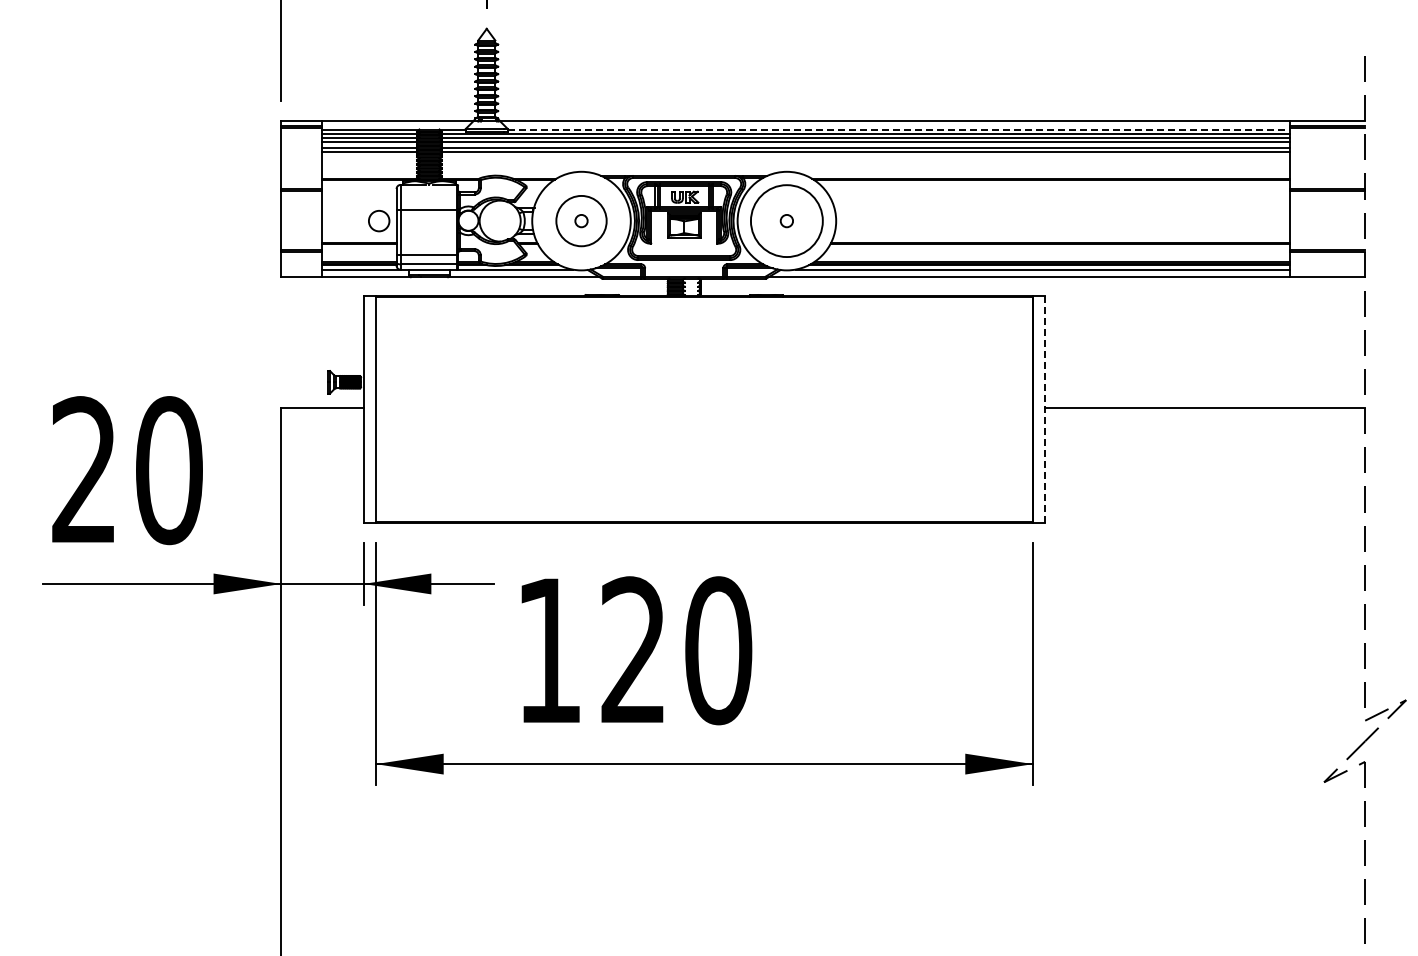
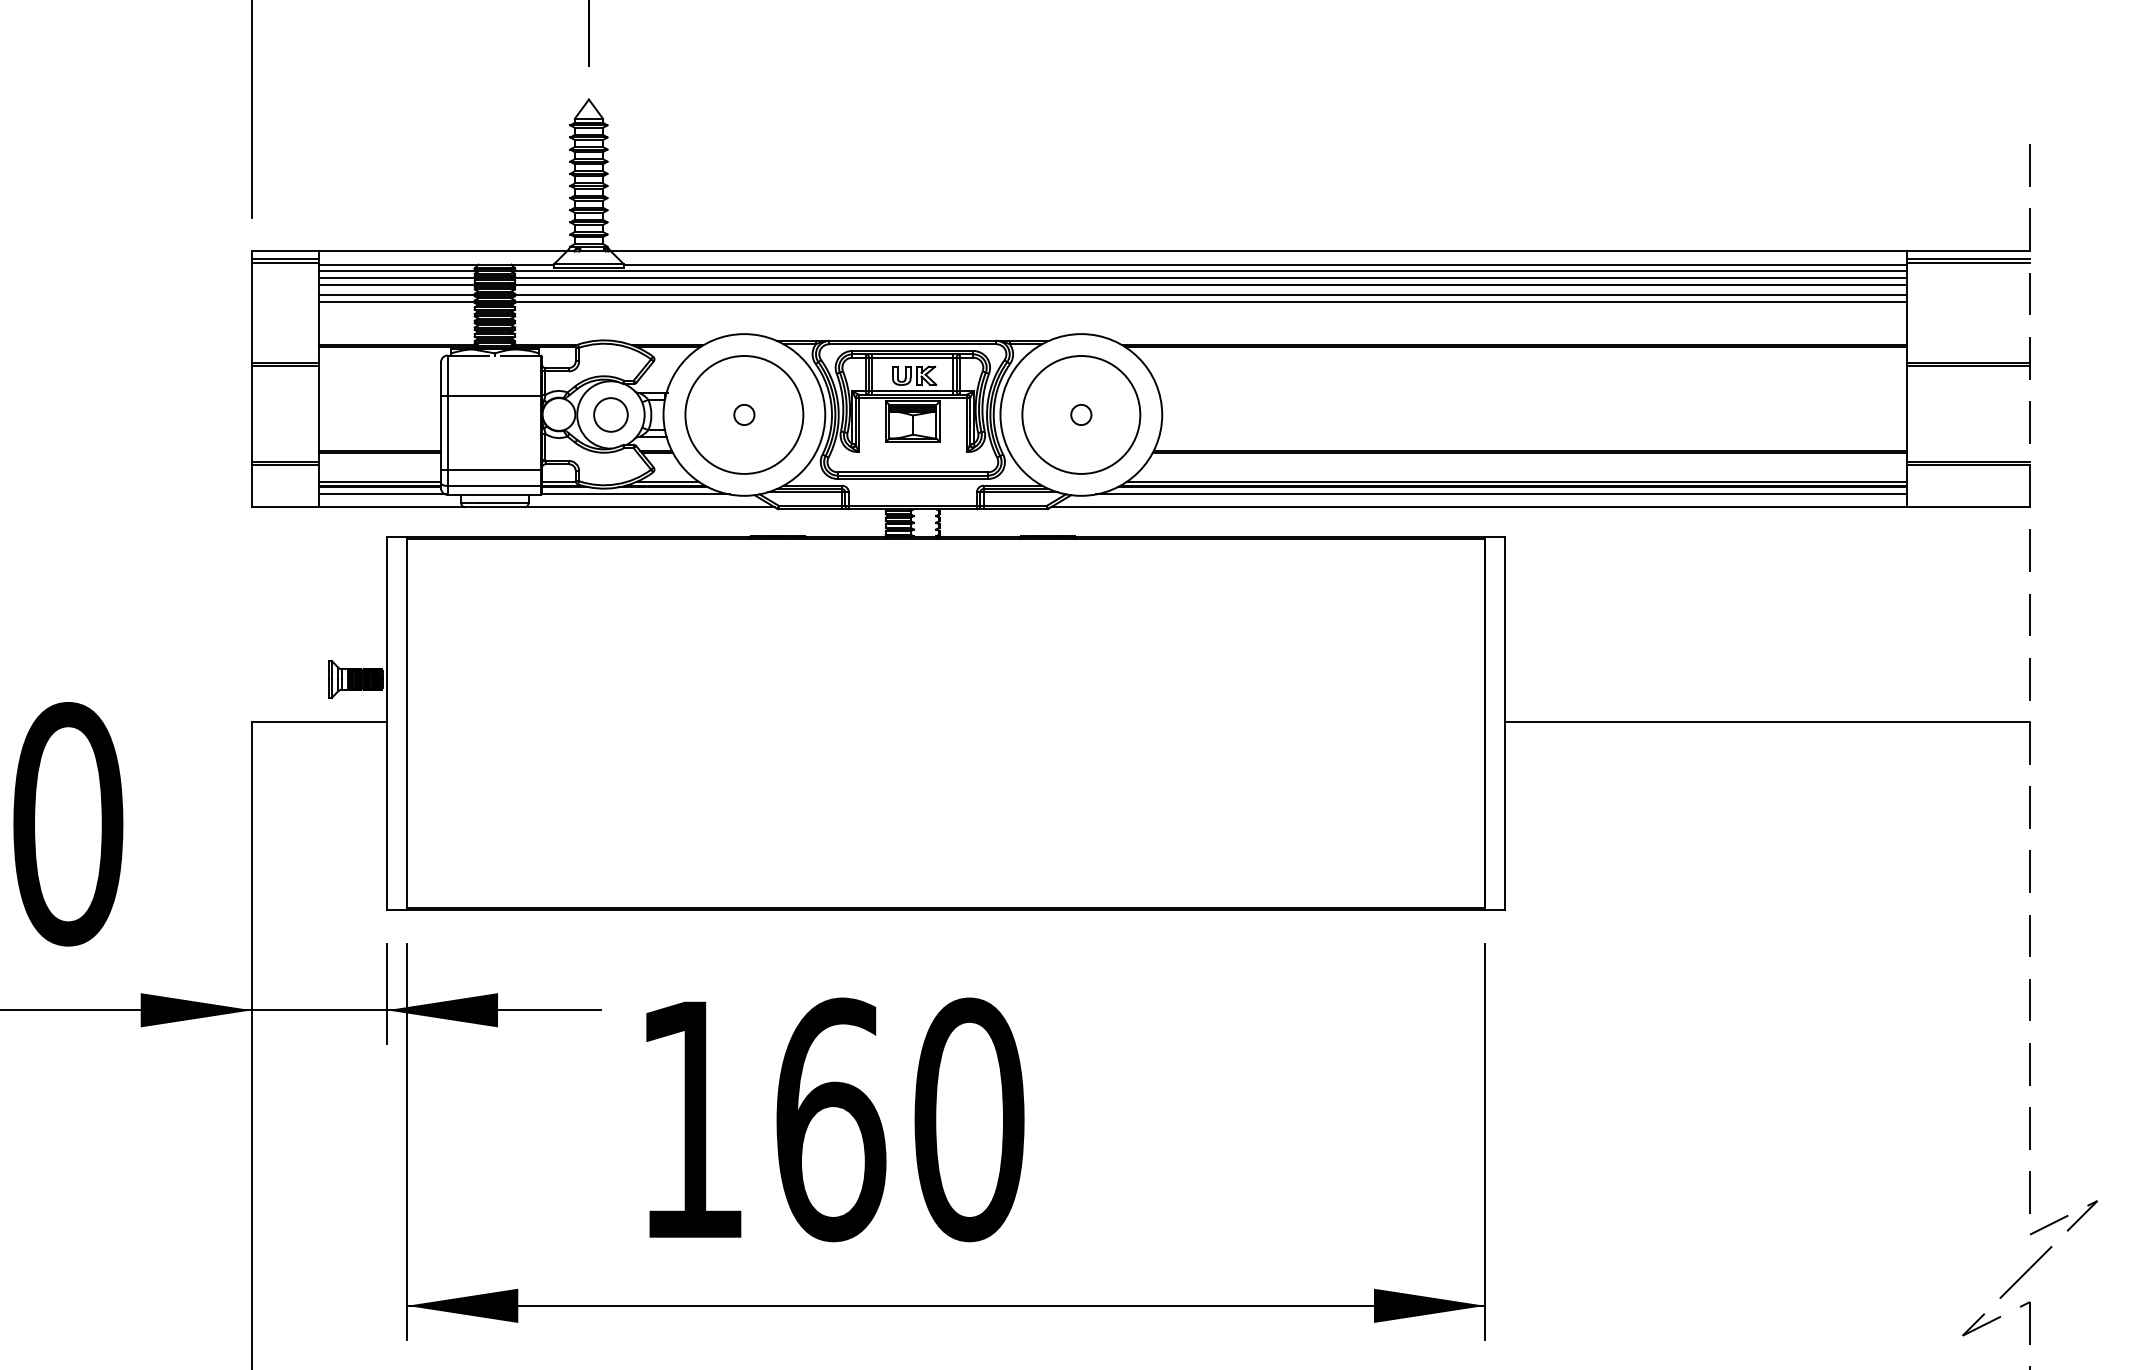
line: (899, 129) -> (1266, 264), dashed -> solid
circle: (379, 221) -> (611, 415), moved
circle: (581, 221) -> (744, 415), size x1.43
line: (1045, 409) -> (1505, 724), dashed -> solid
text: (634, 650) -> (831, 1119), 120 -> 160

